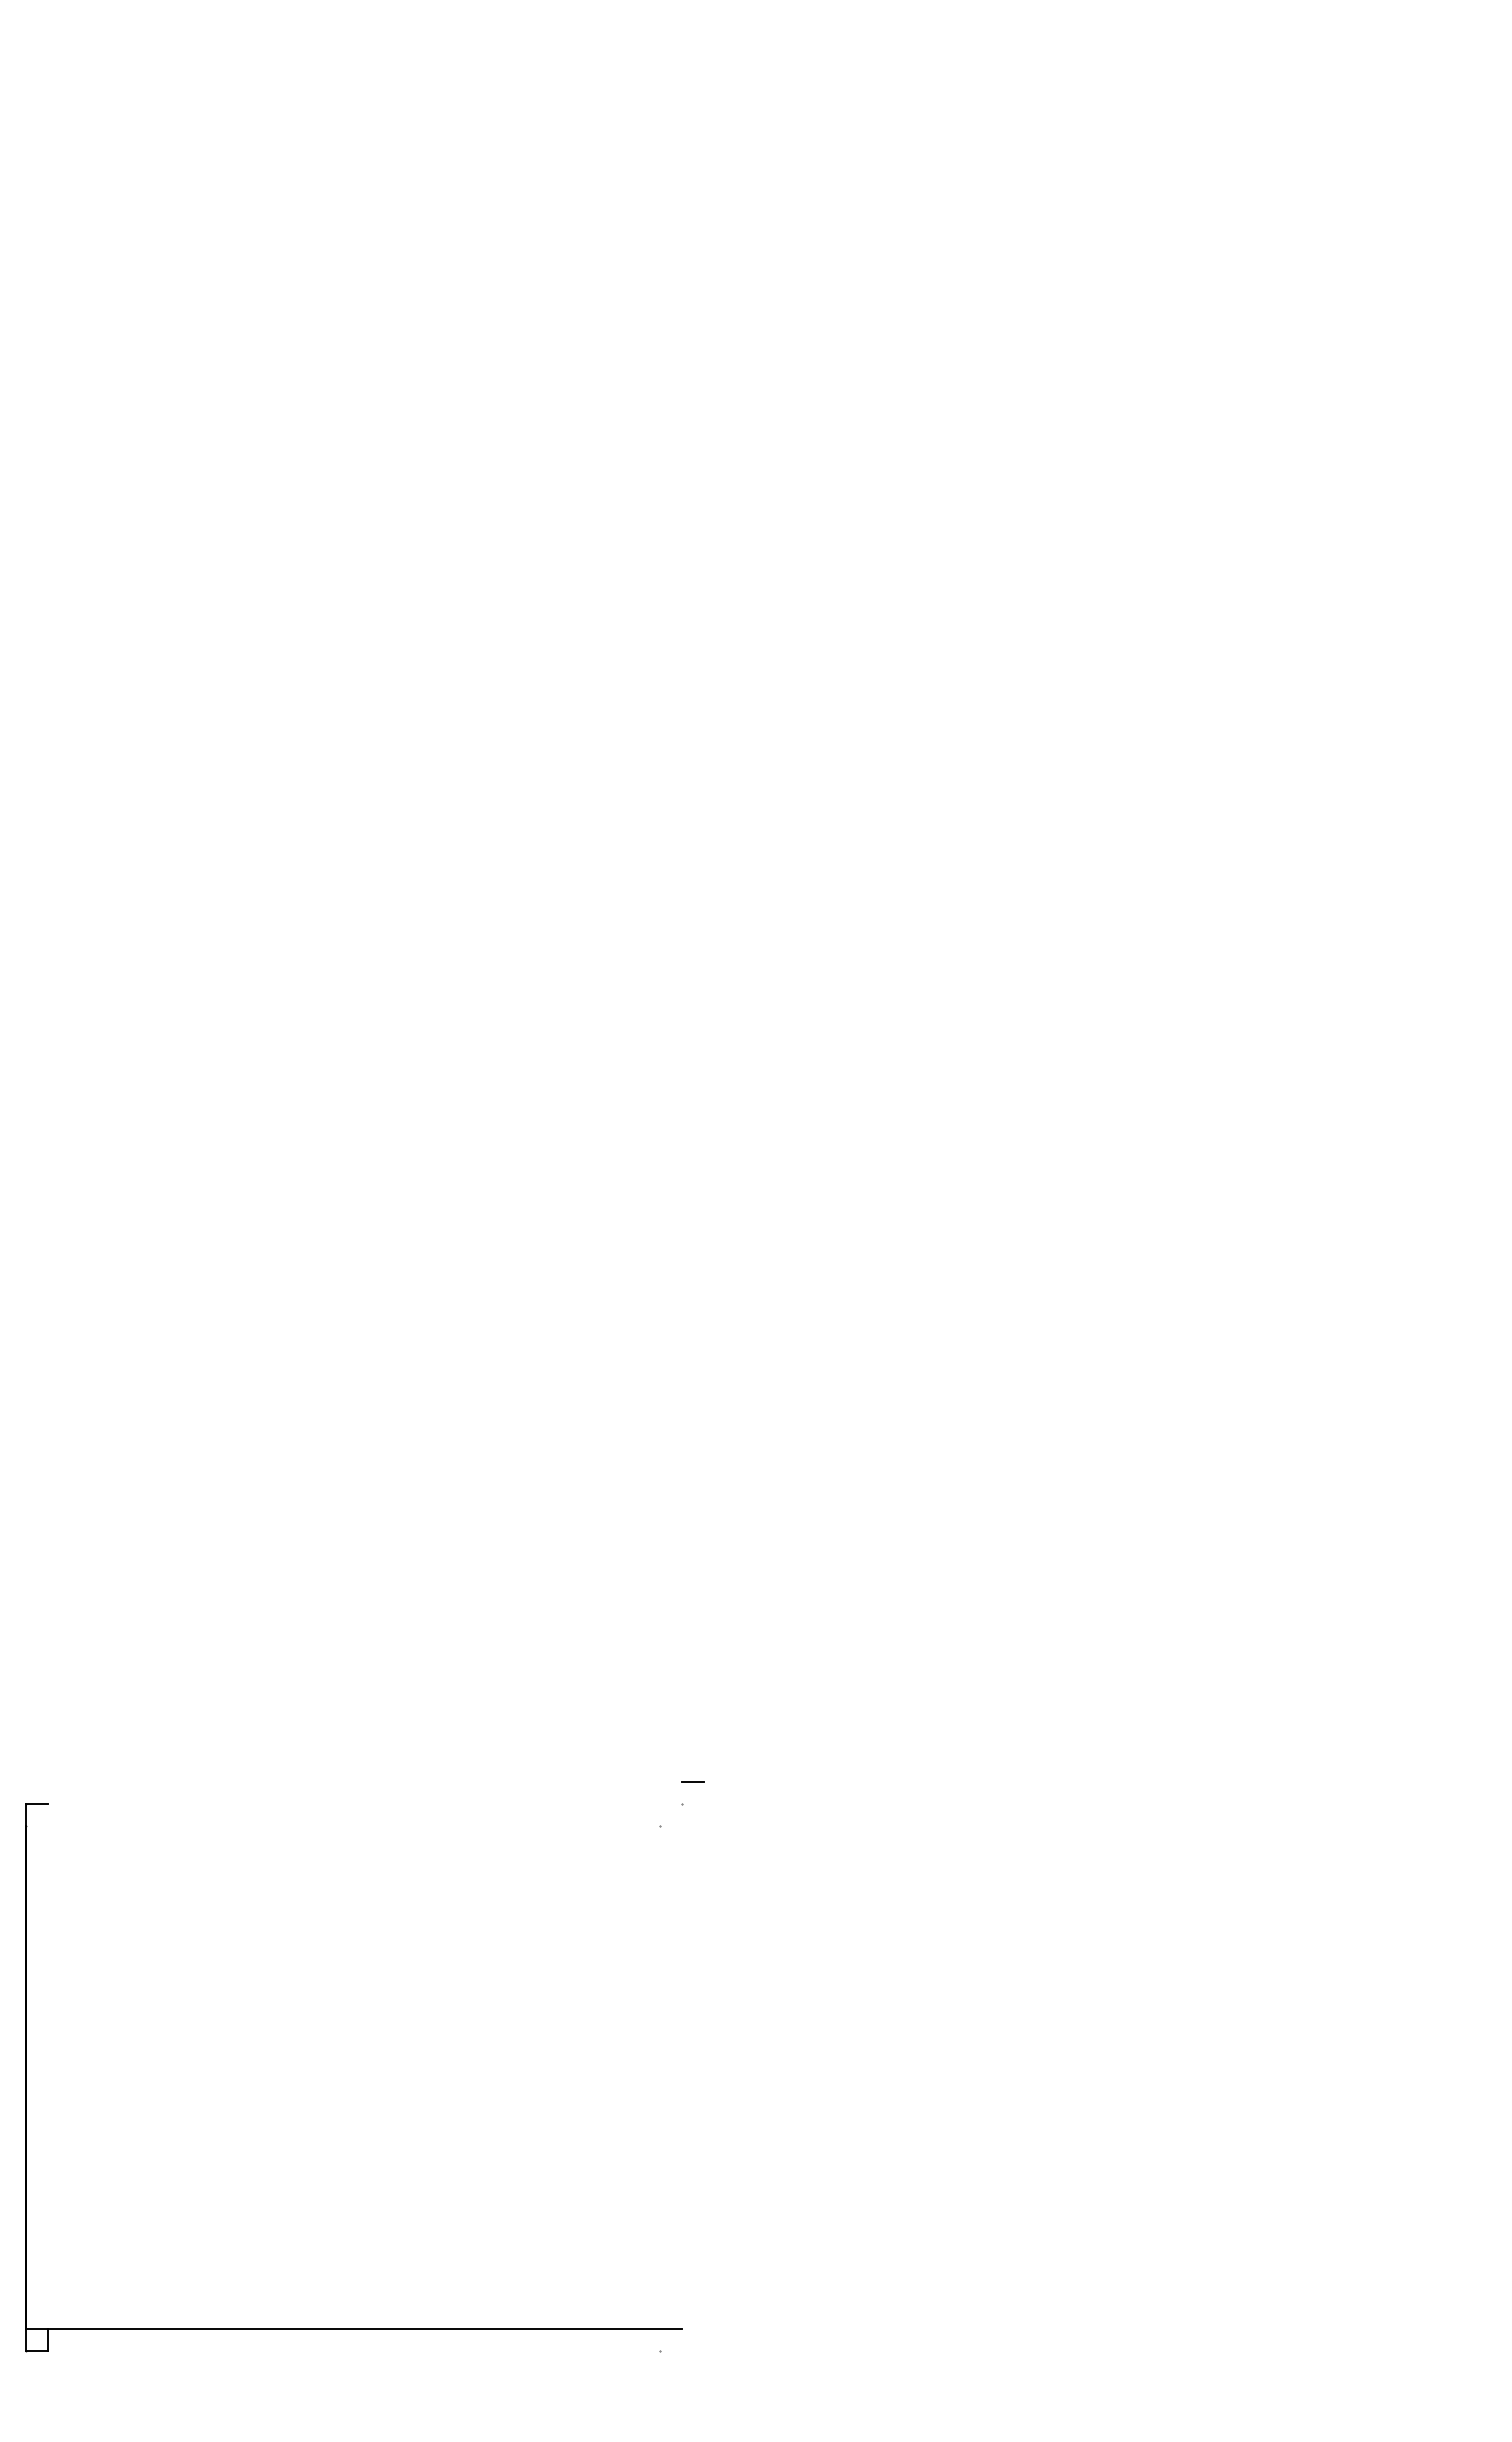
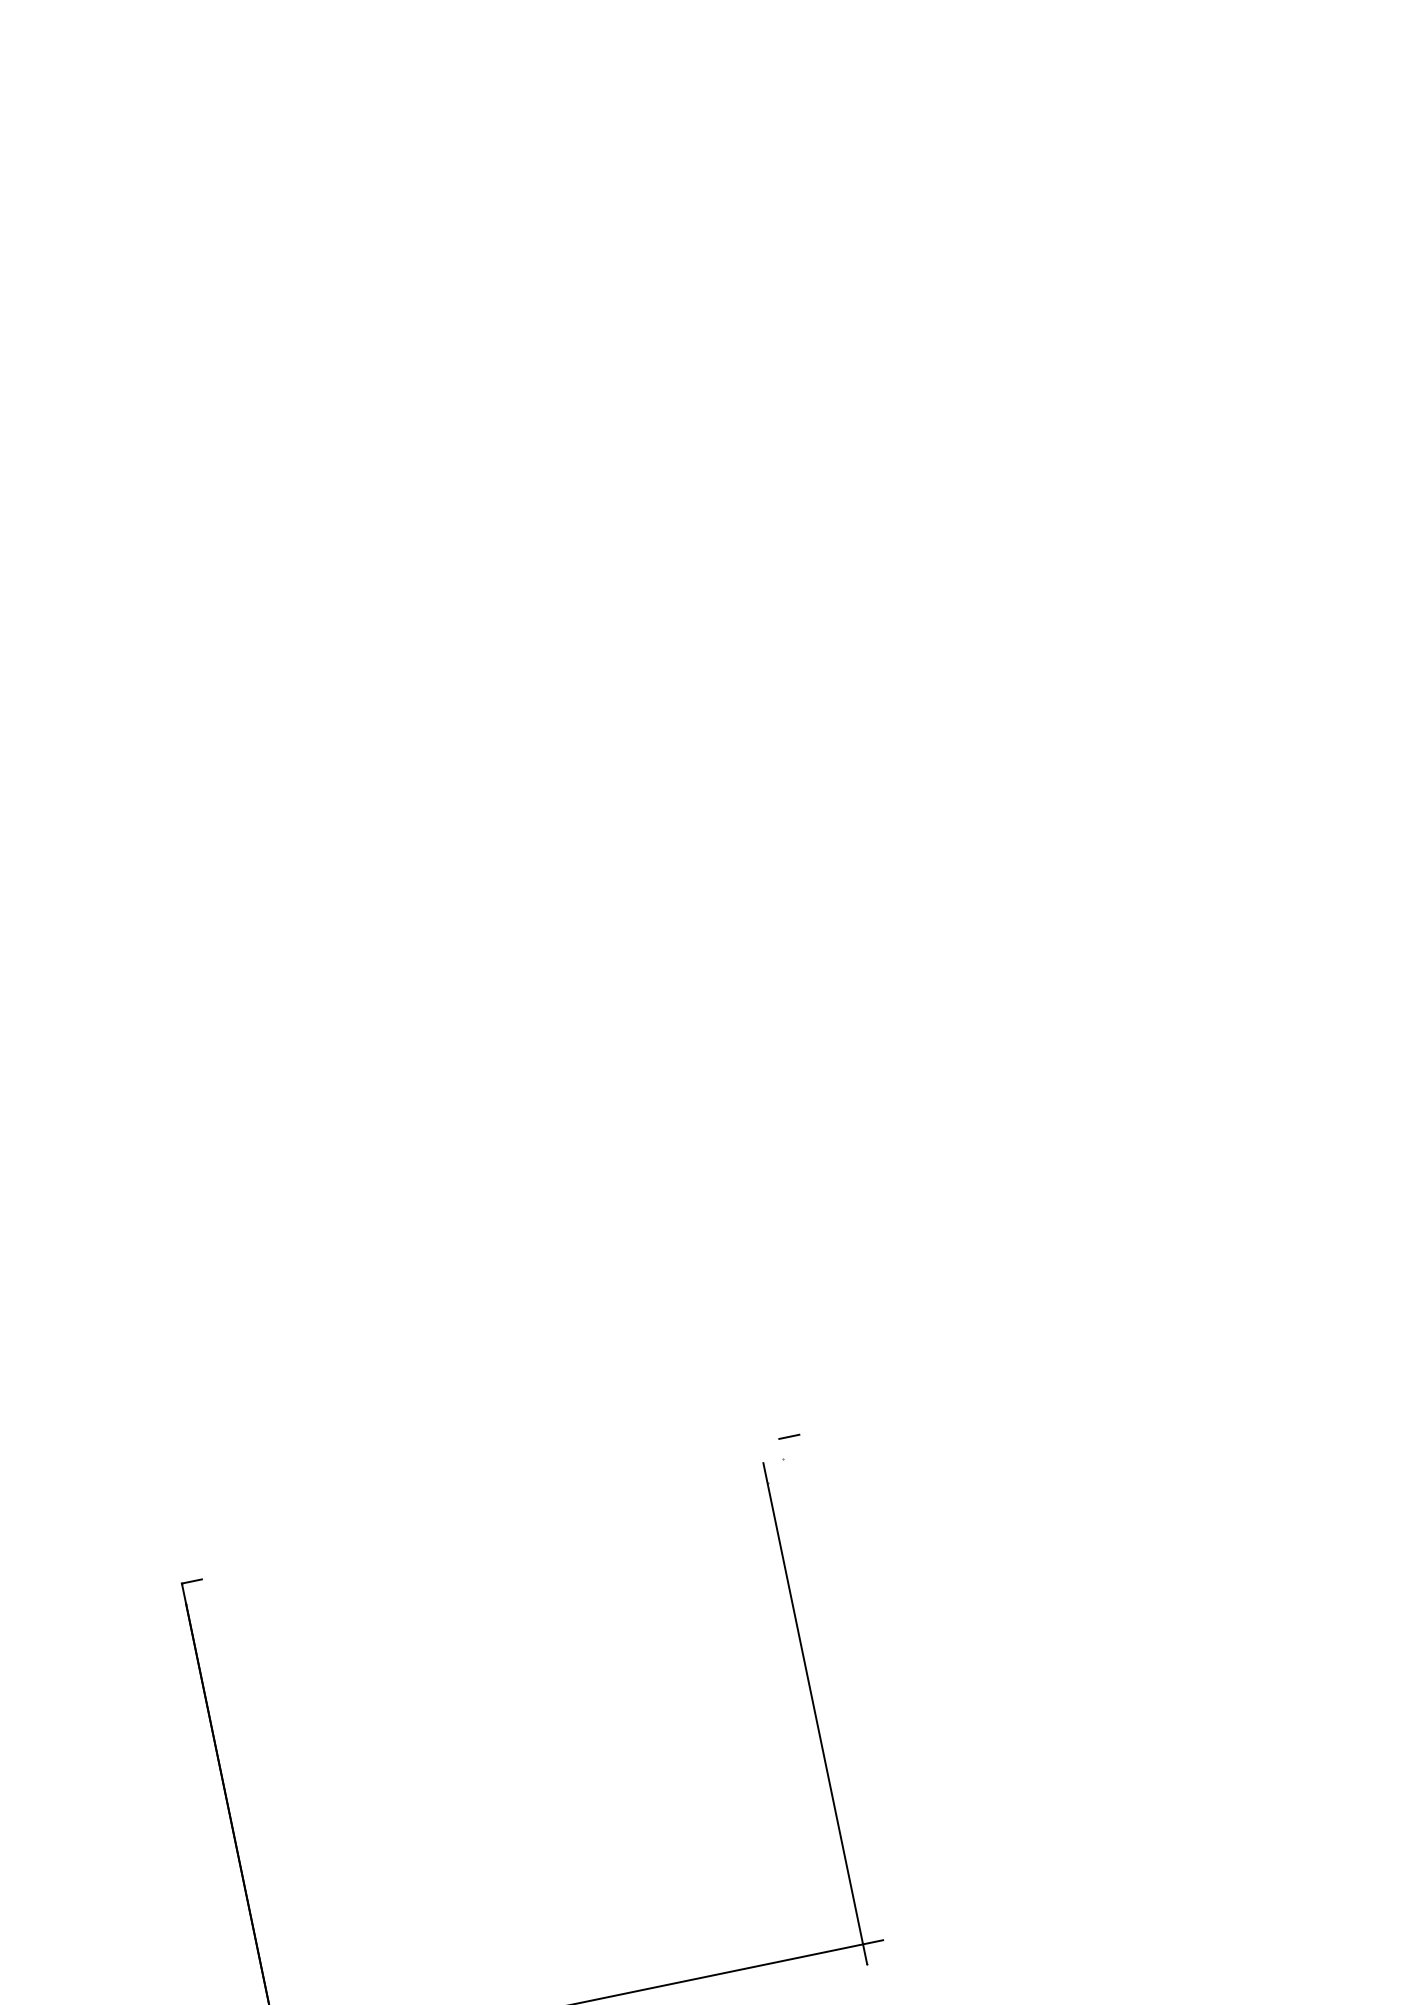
line: (660, 2077) -> (815, 1713), added

